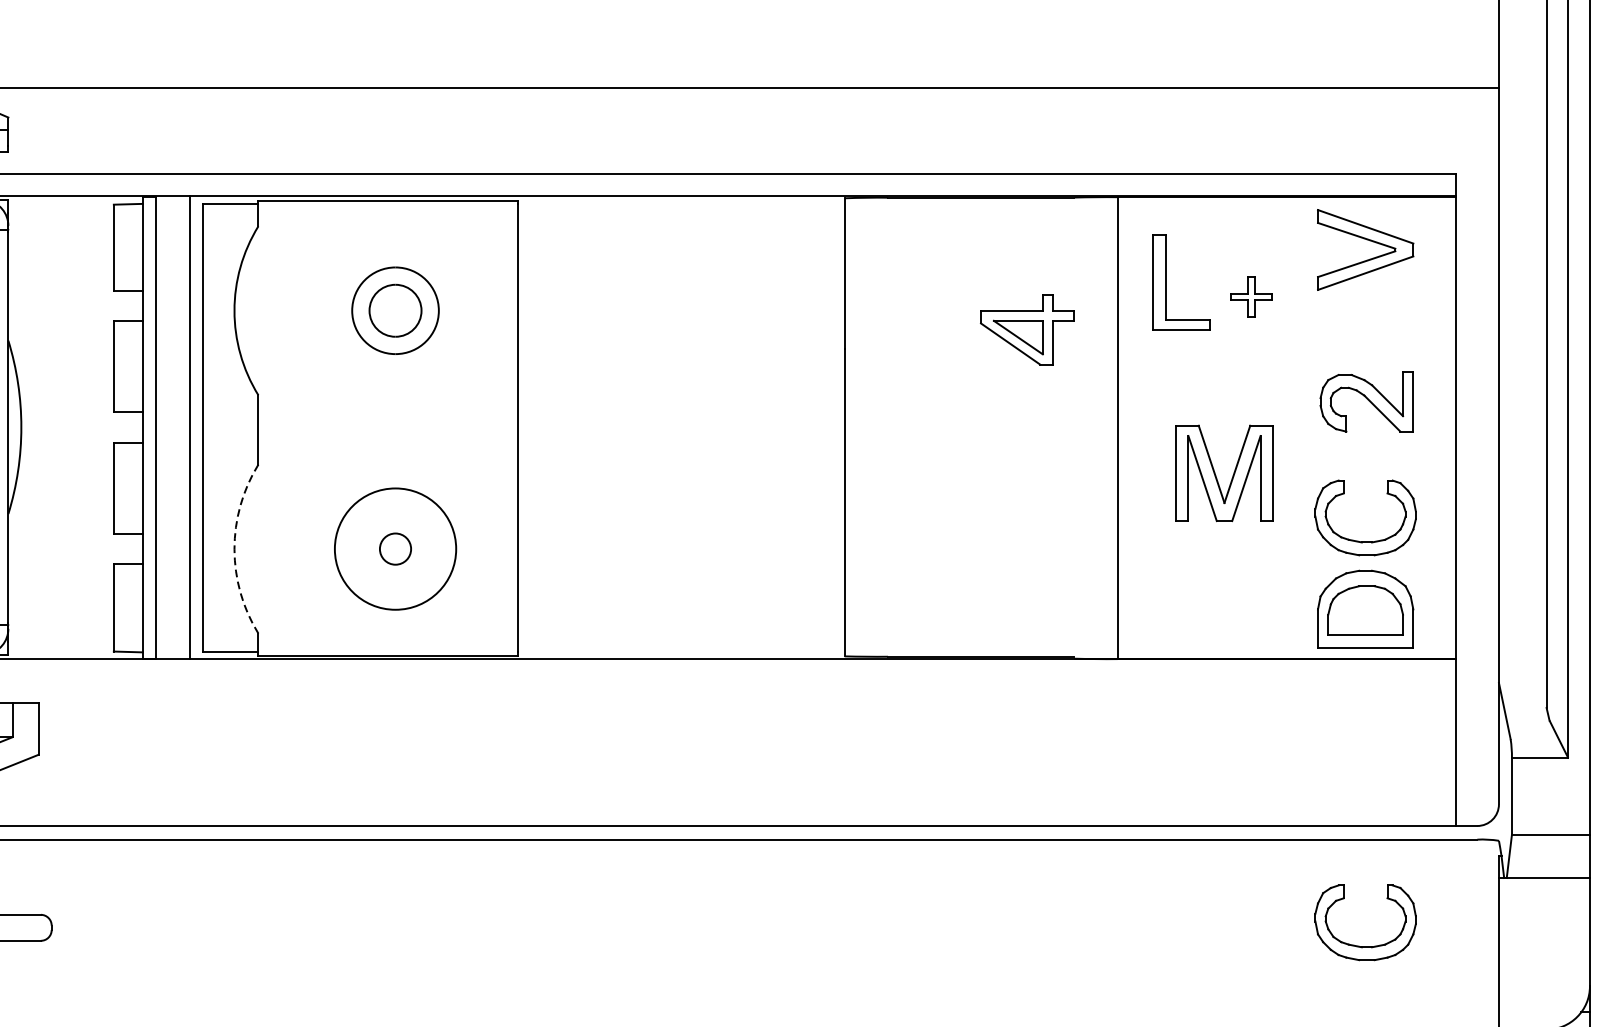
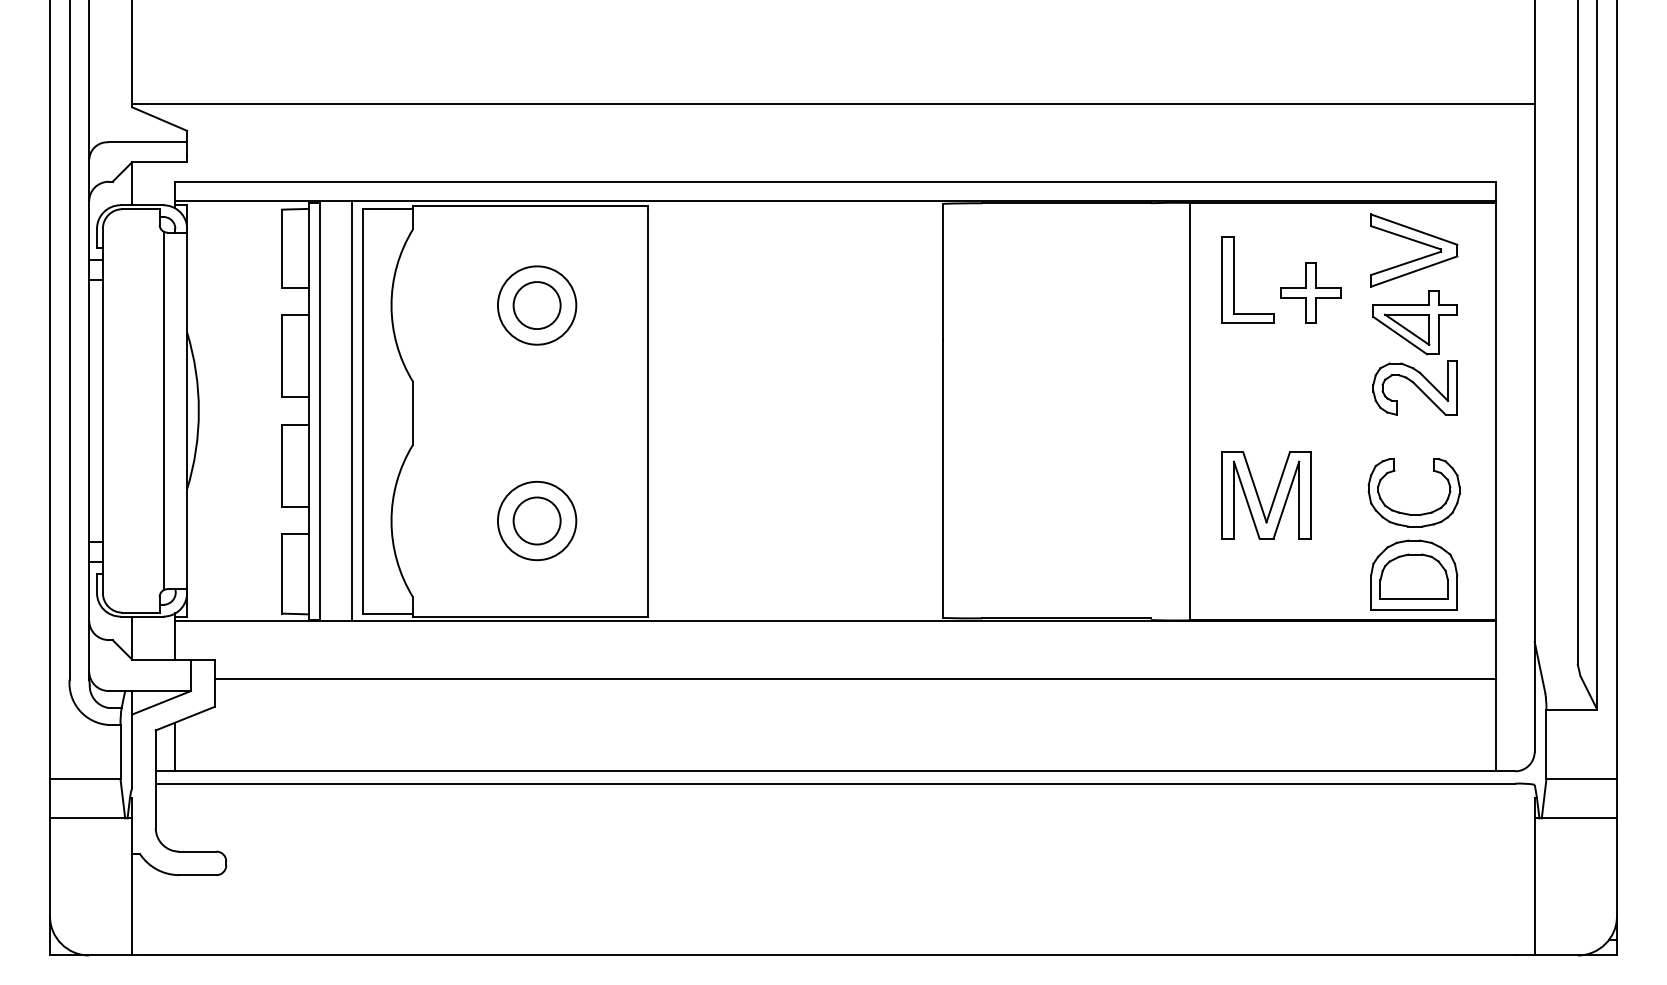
part: (1250, 296) -> (1310, 292), size x1.67
part: (1026, 329) -> (1414, 322), moved
part: (1216, 475) -> (1259, 497), moved
circle: (394, 548) -> (536, 520), size x0.71
circle: (394, 548) -> (536, 520), size x1.67
arc: (234, 549) -> (391, 521), dashed -> solid
line: (746, 724) -> (854, 679), added
part: (1360, 945) -> (1409, 879), removed

